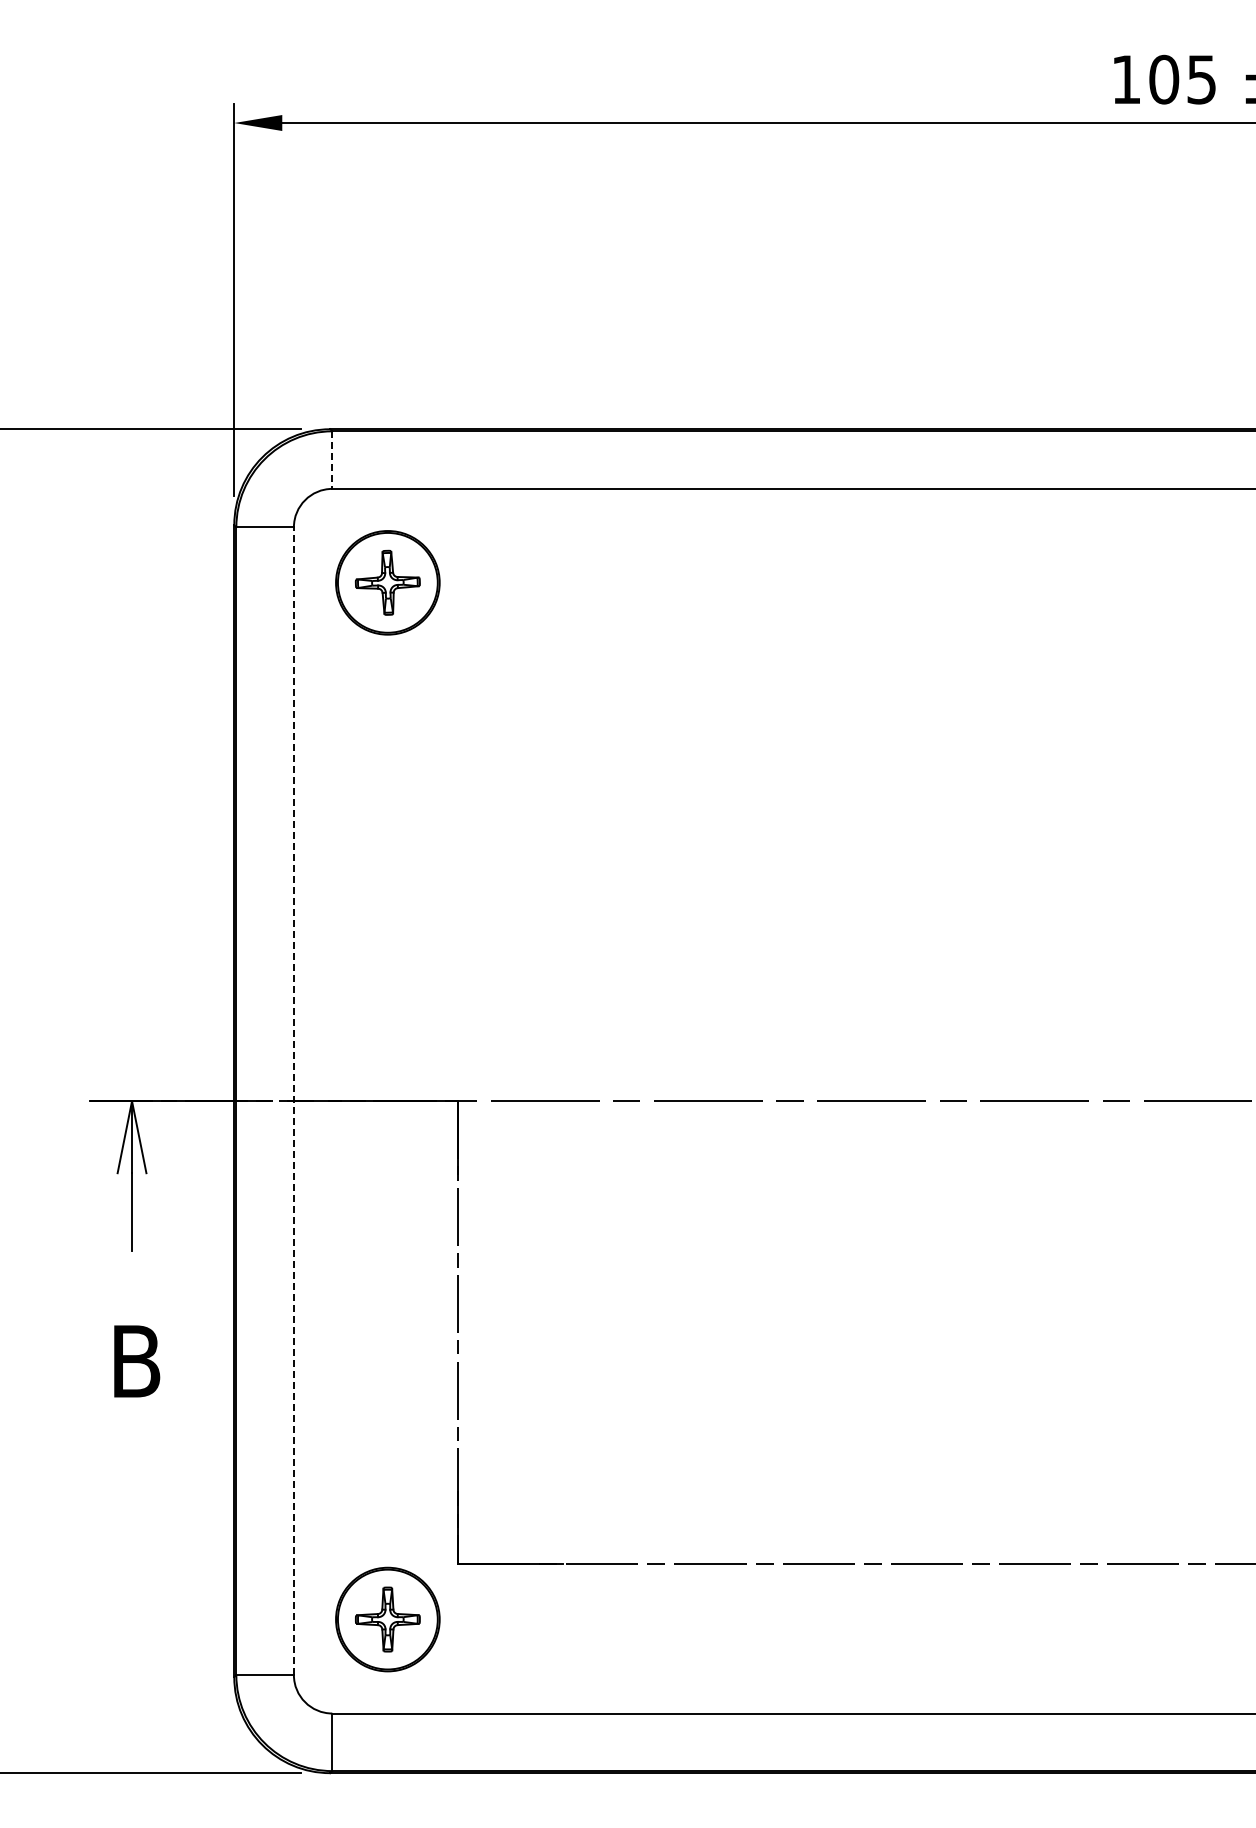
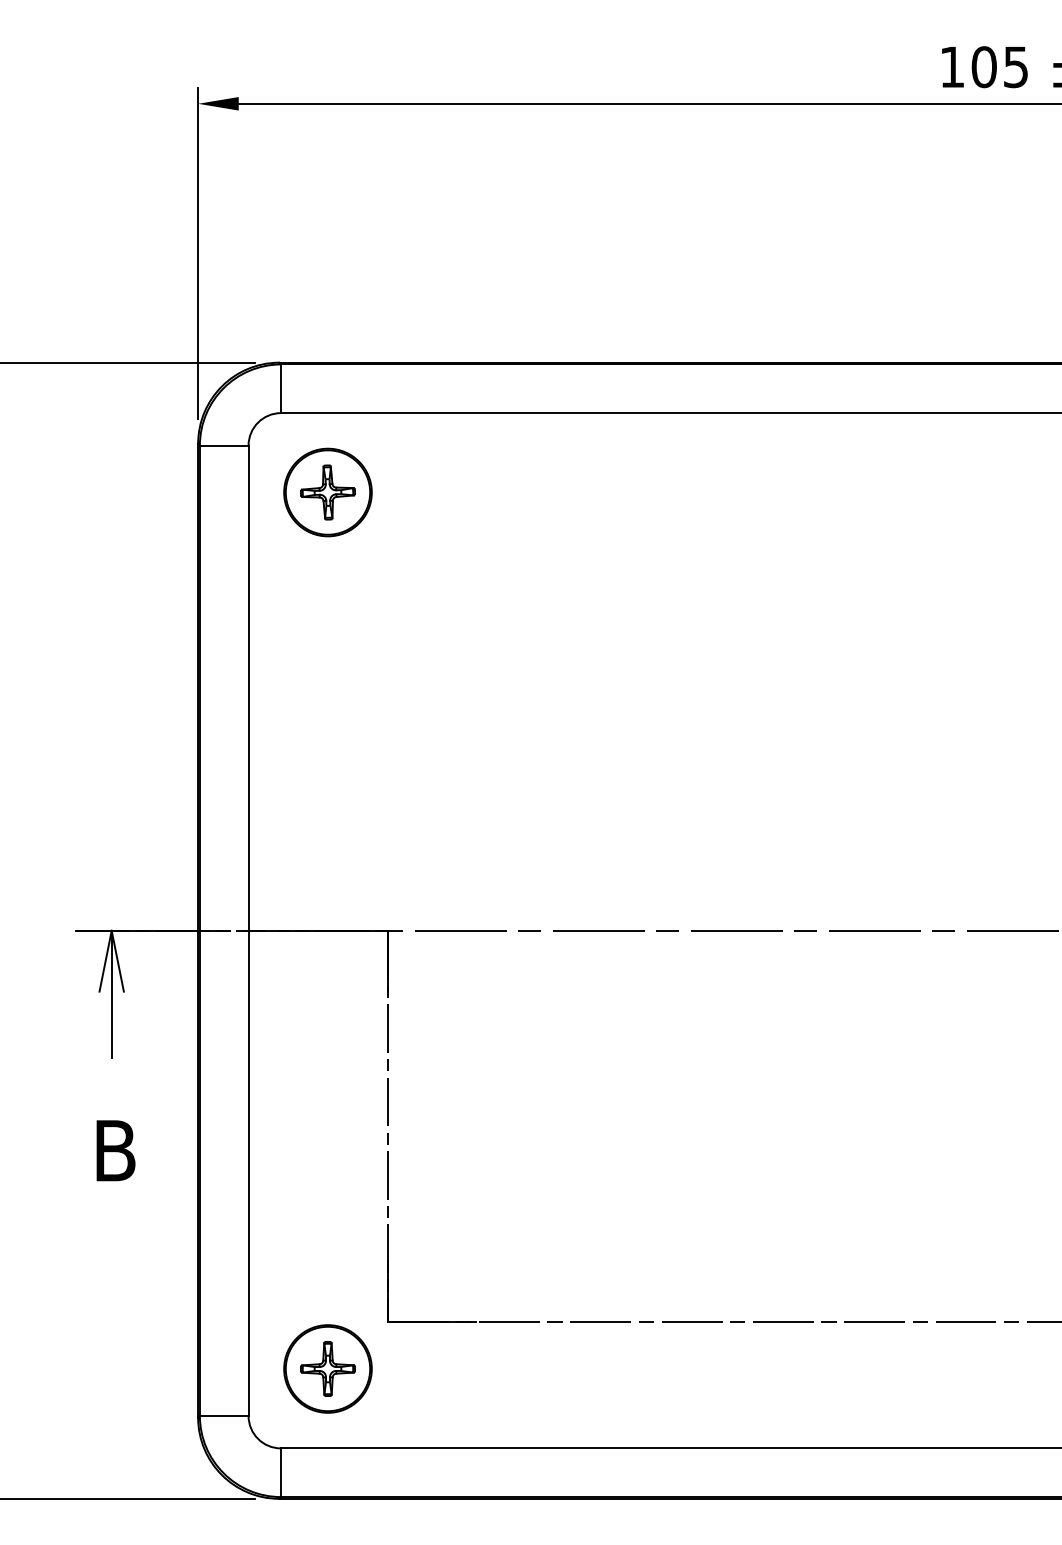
line: (332, 460) -> (281, 389), dashed -> solid
line: (293, 1101) -> (248, 931), dashed -> solid

